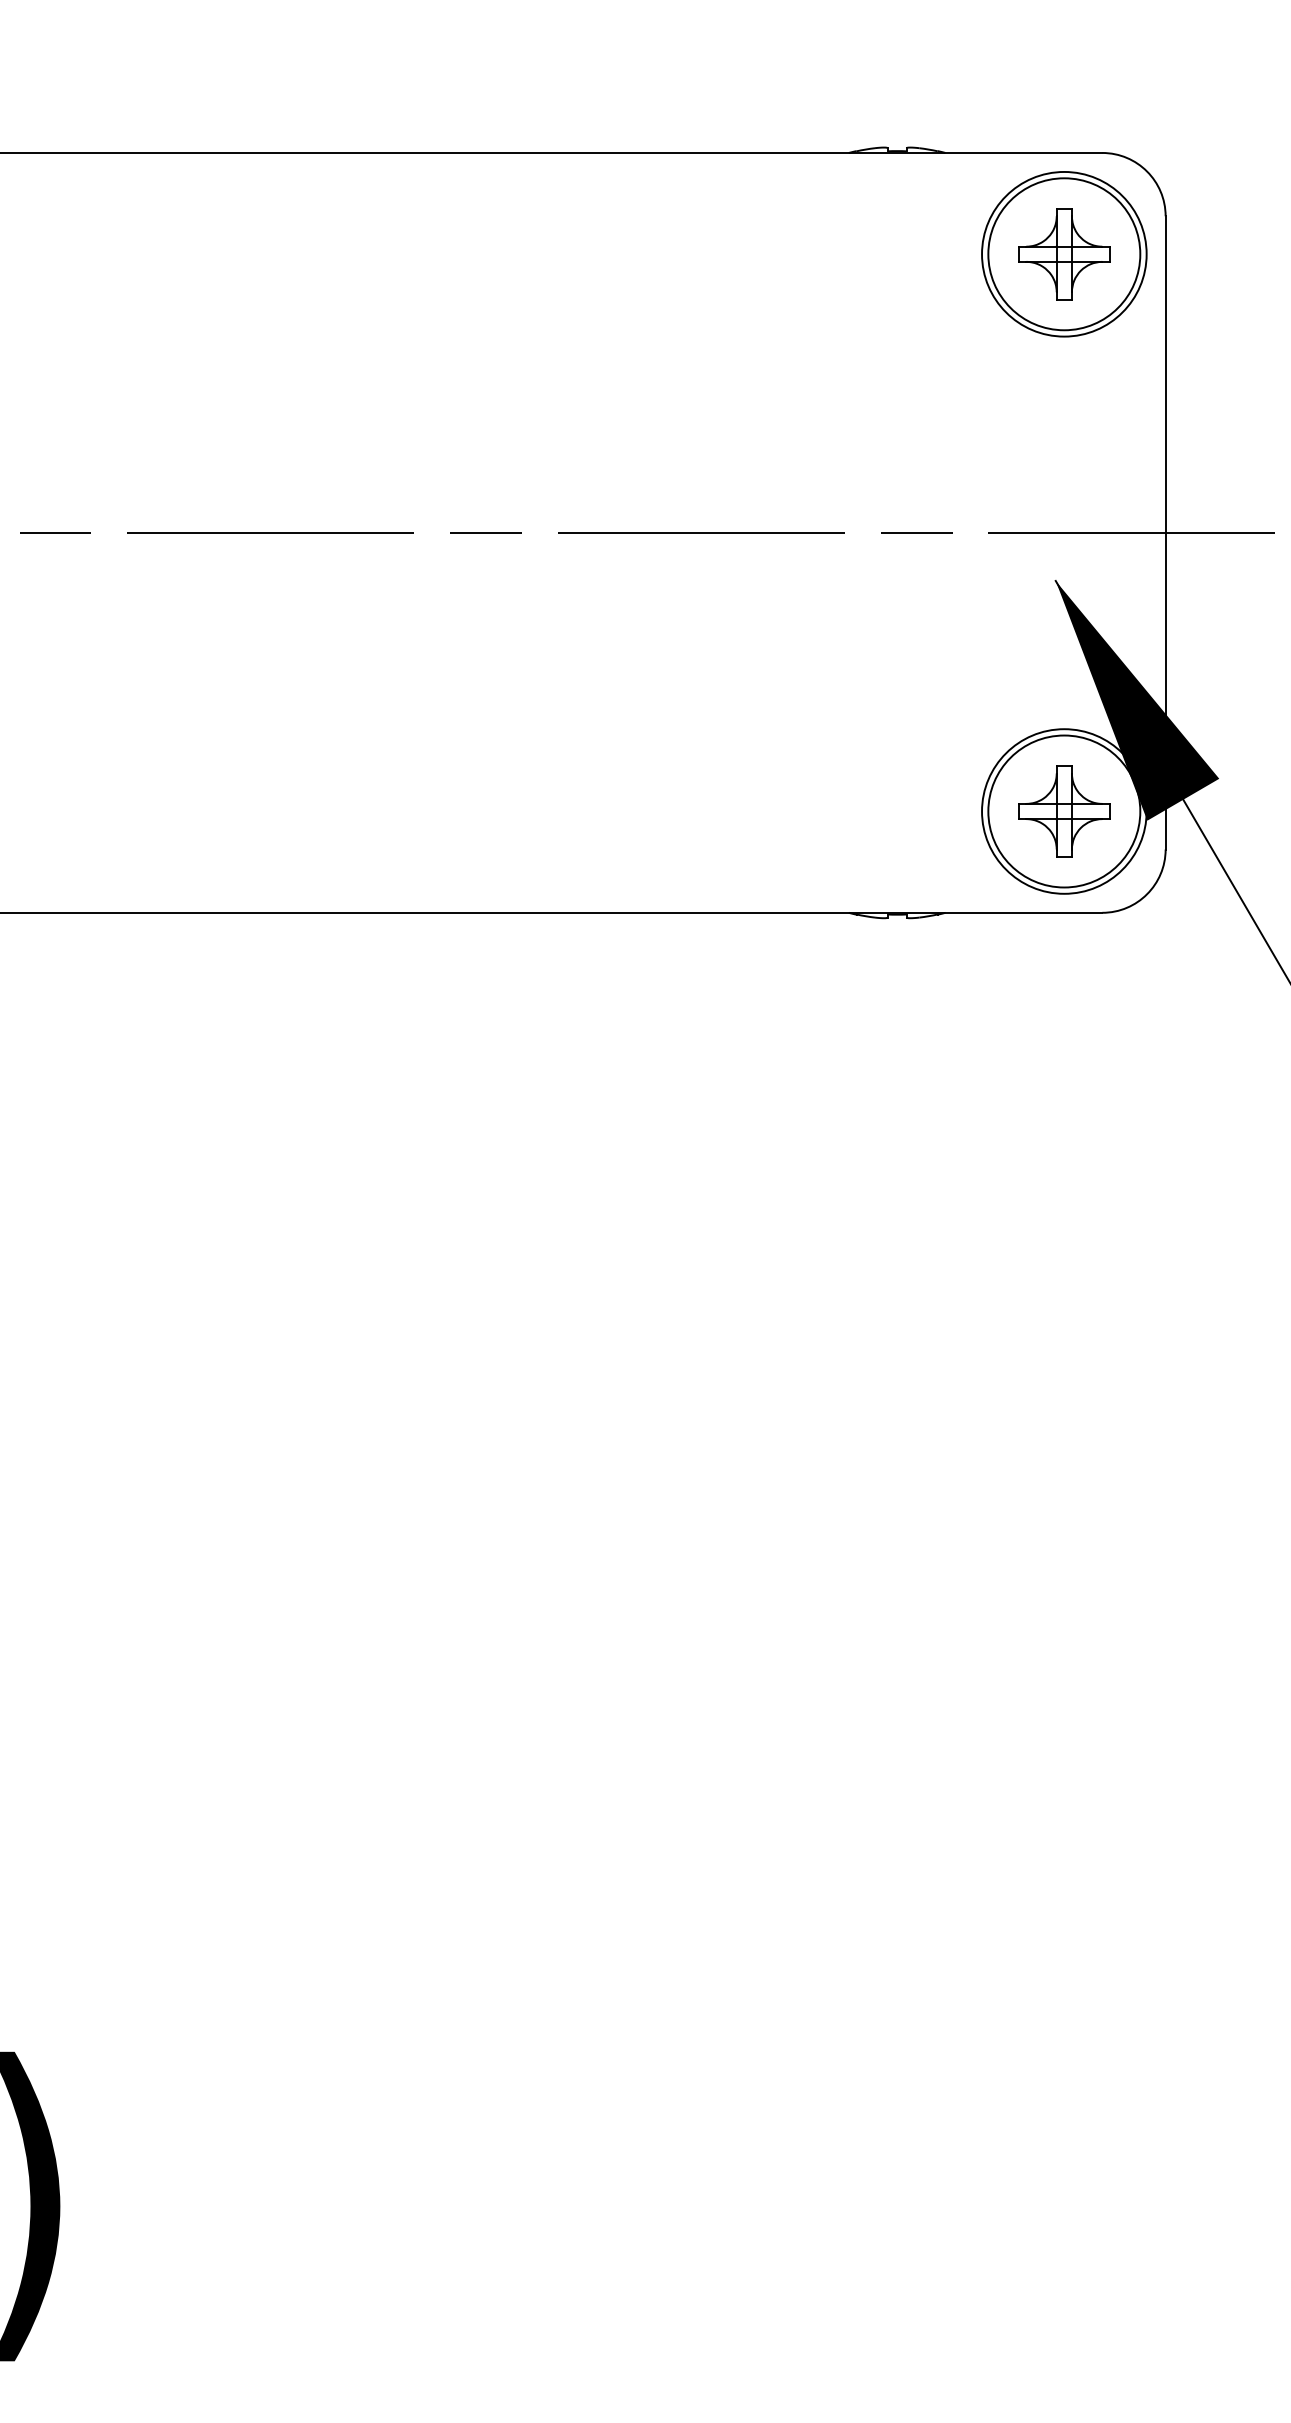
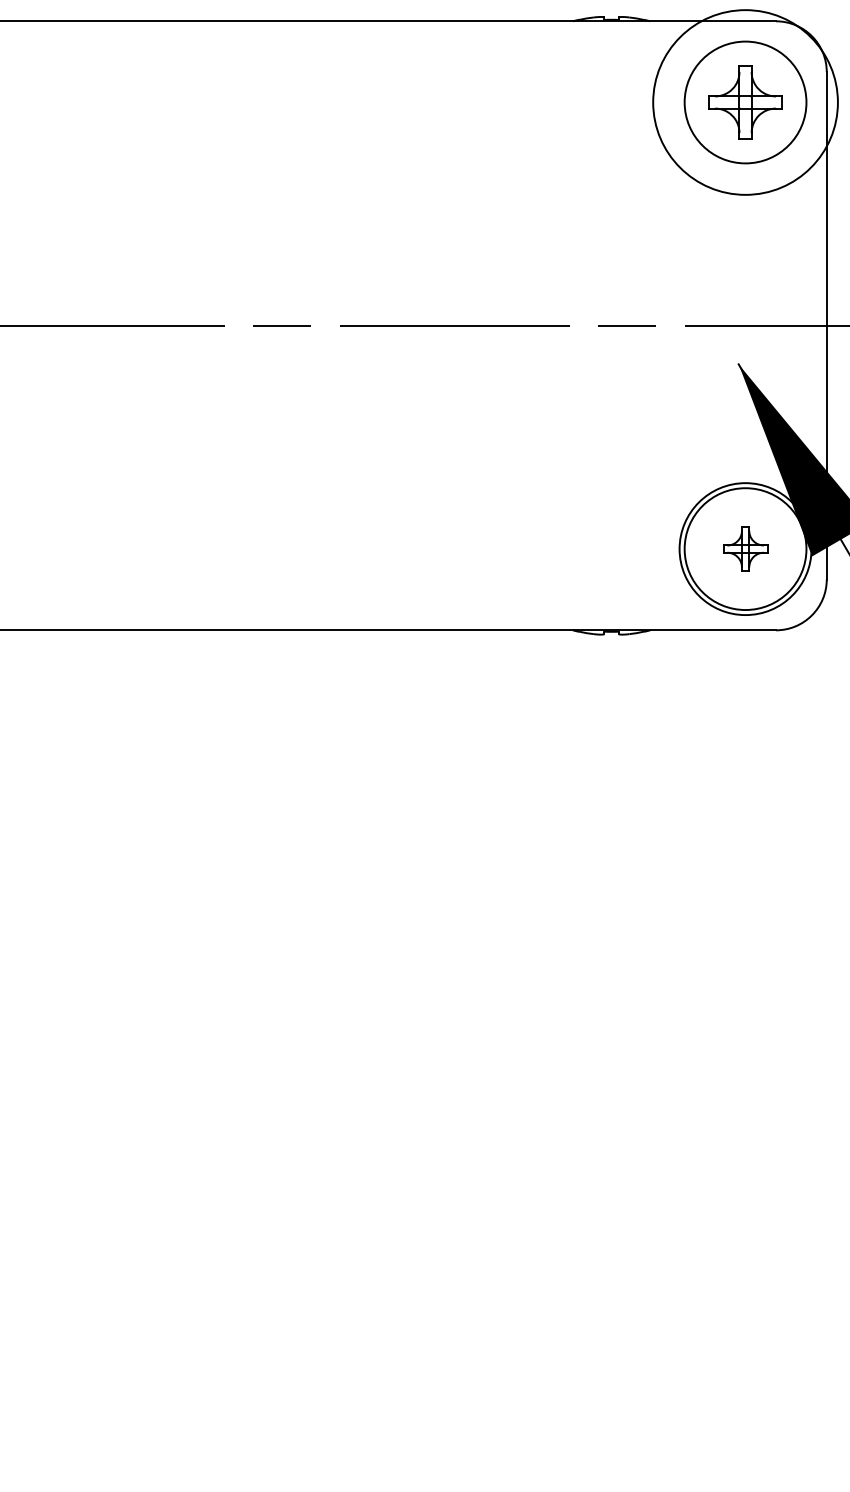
circle: (1064, 253) -> (745, 101), size x1.4
part: (1064, 811) -> (745, 549), size x0.6

